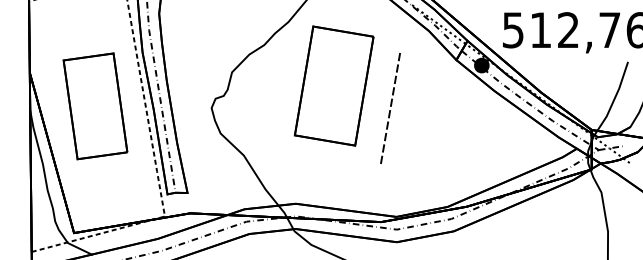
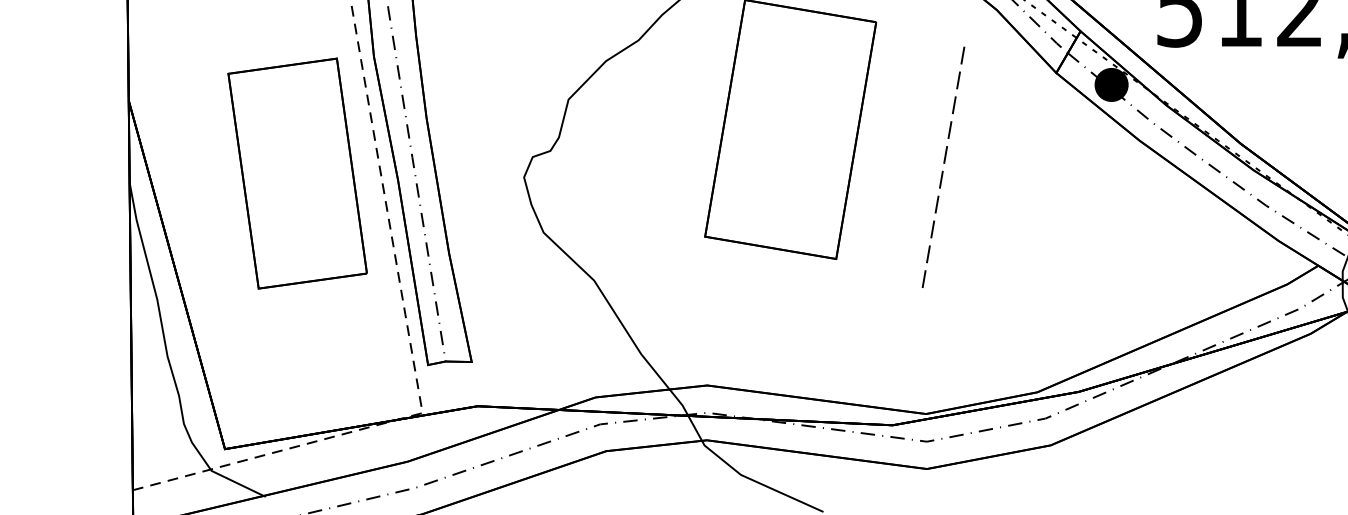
part: (95, 106) -> (297, 173), moved
line: (390, 106) -> (943, 163), moved

